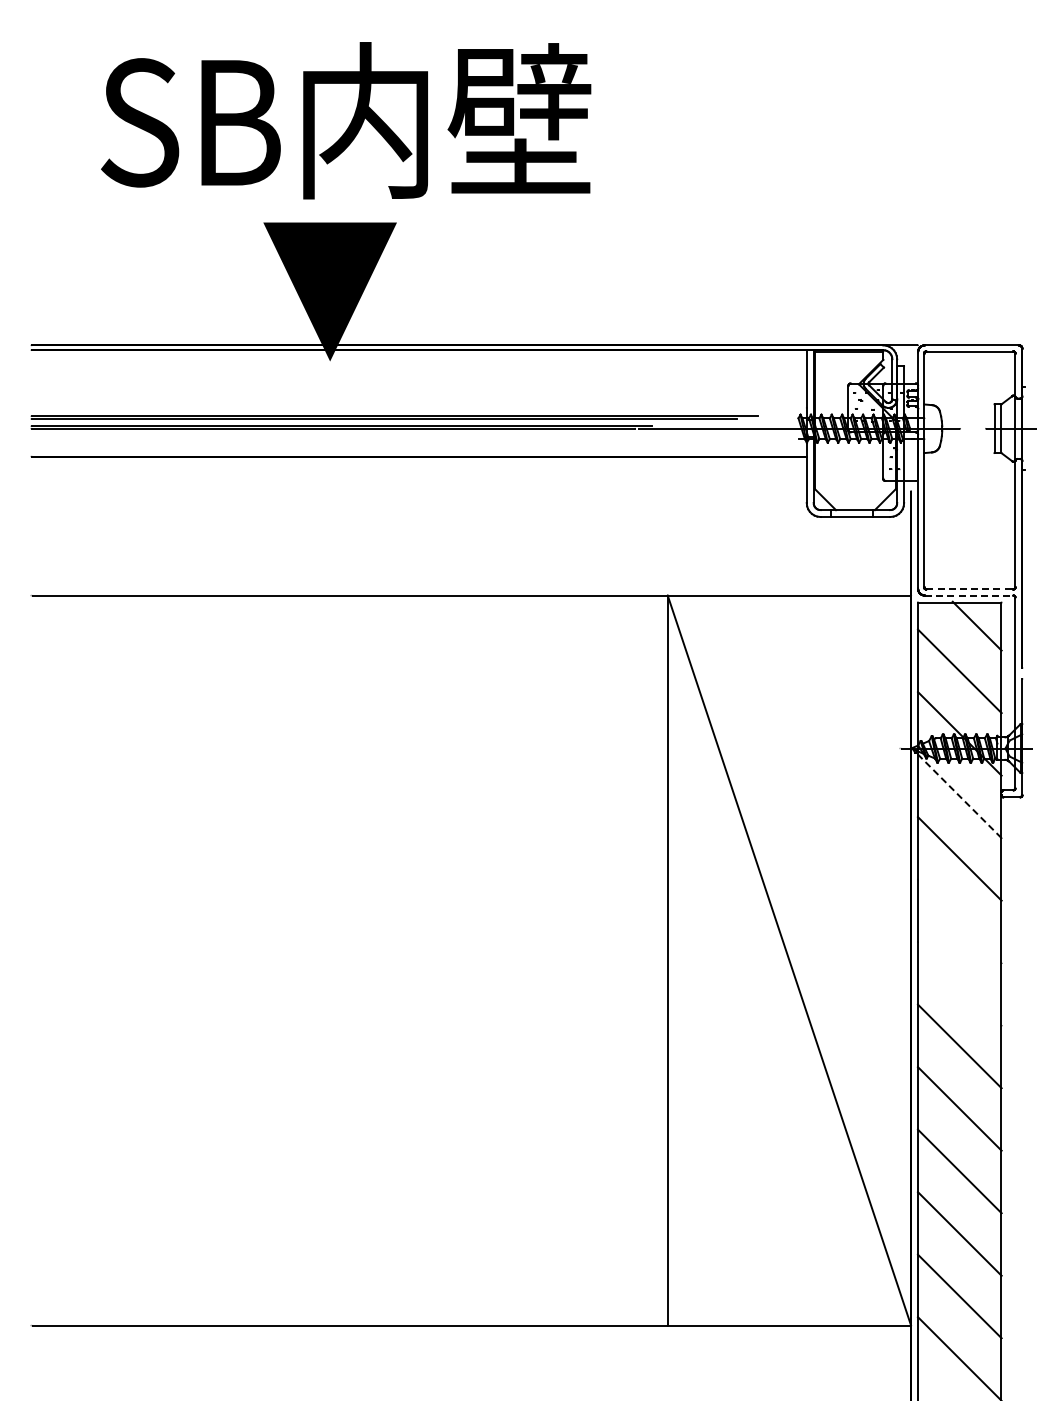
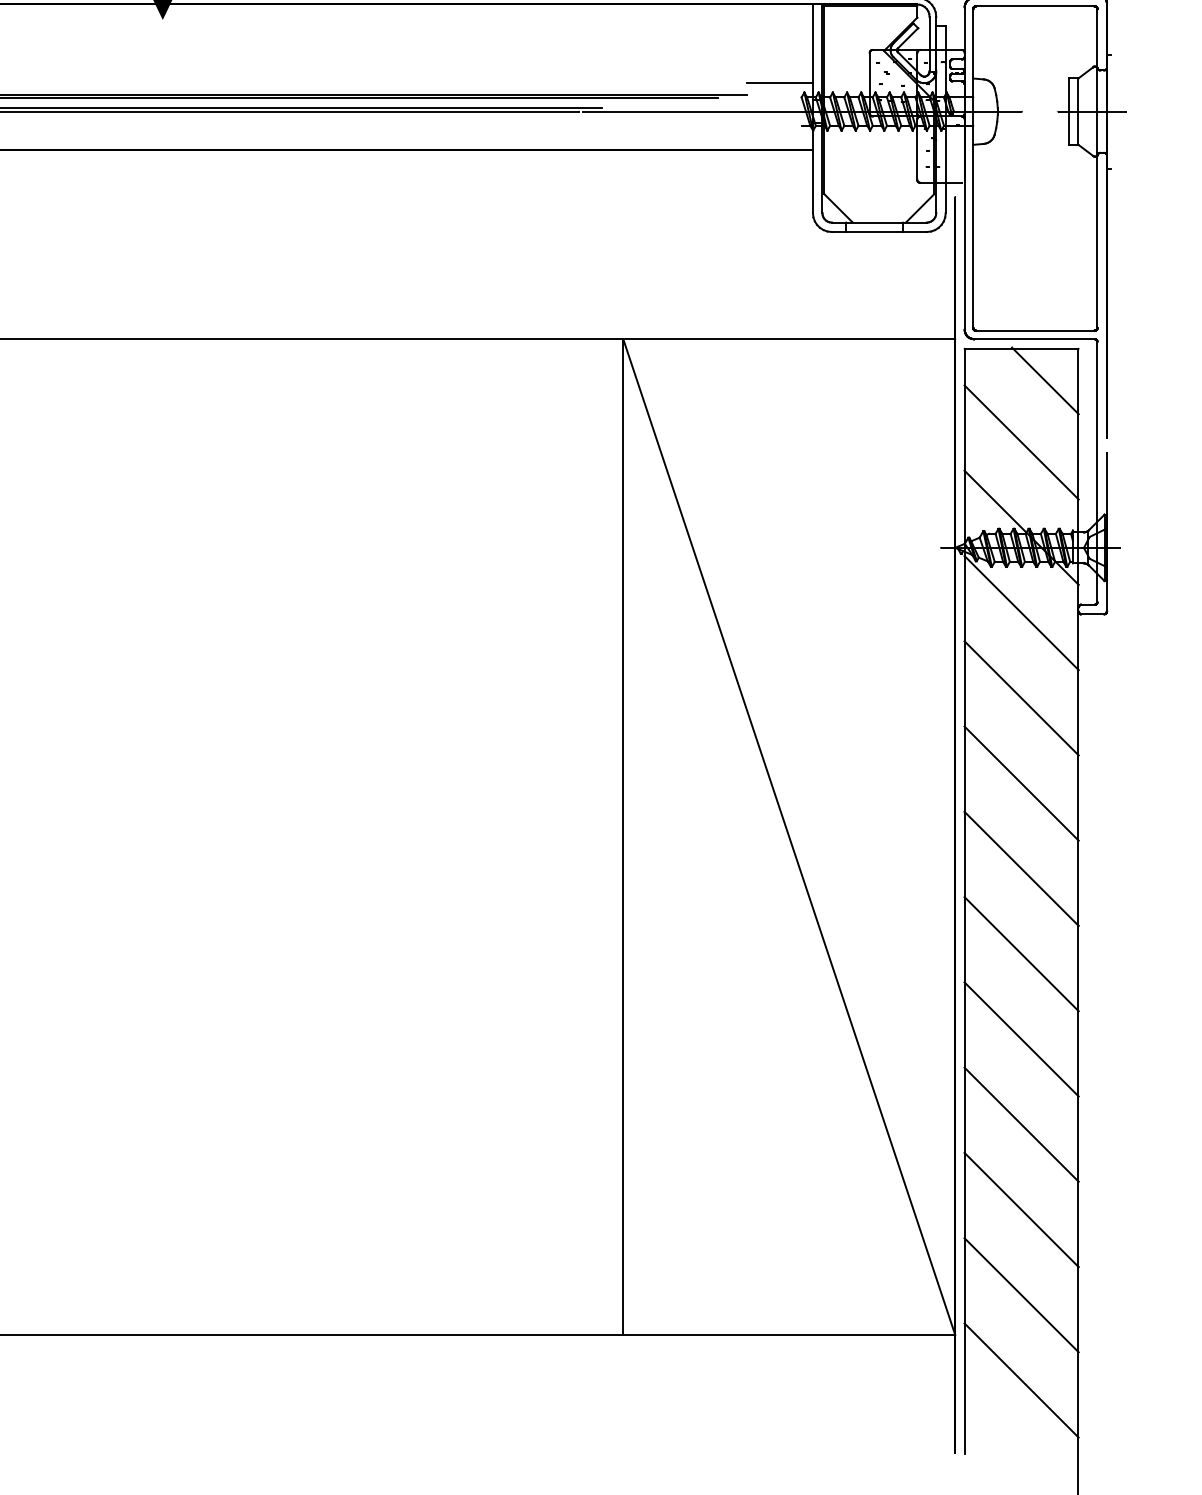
line: (782, 407) -> (779, 82), added
line: (970, 589) -> (1036, 330), dashed -> solid
line: (969, 595) -> (1034, 339), dashed -> solid
line: (959, 795) -> (1021, 611), dashed -> solid
line: (959, 921) -> (1021, 783), added
line: (959, 983) -> (1021, 868), added

